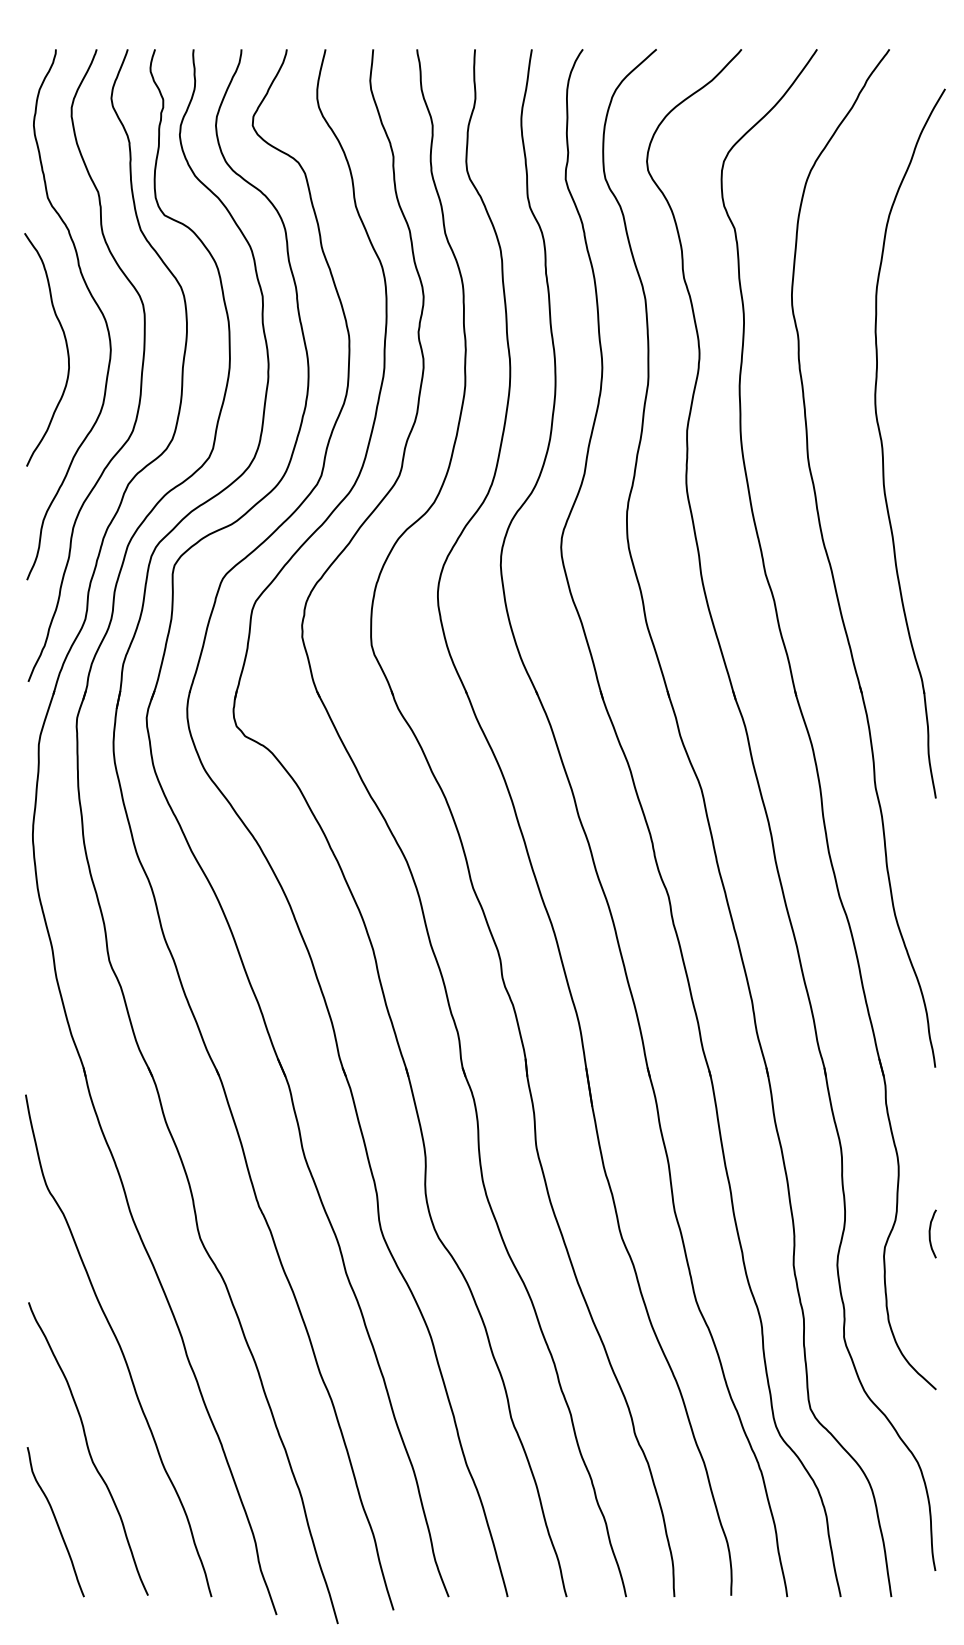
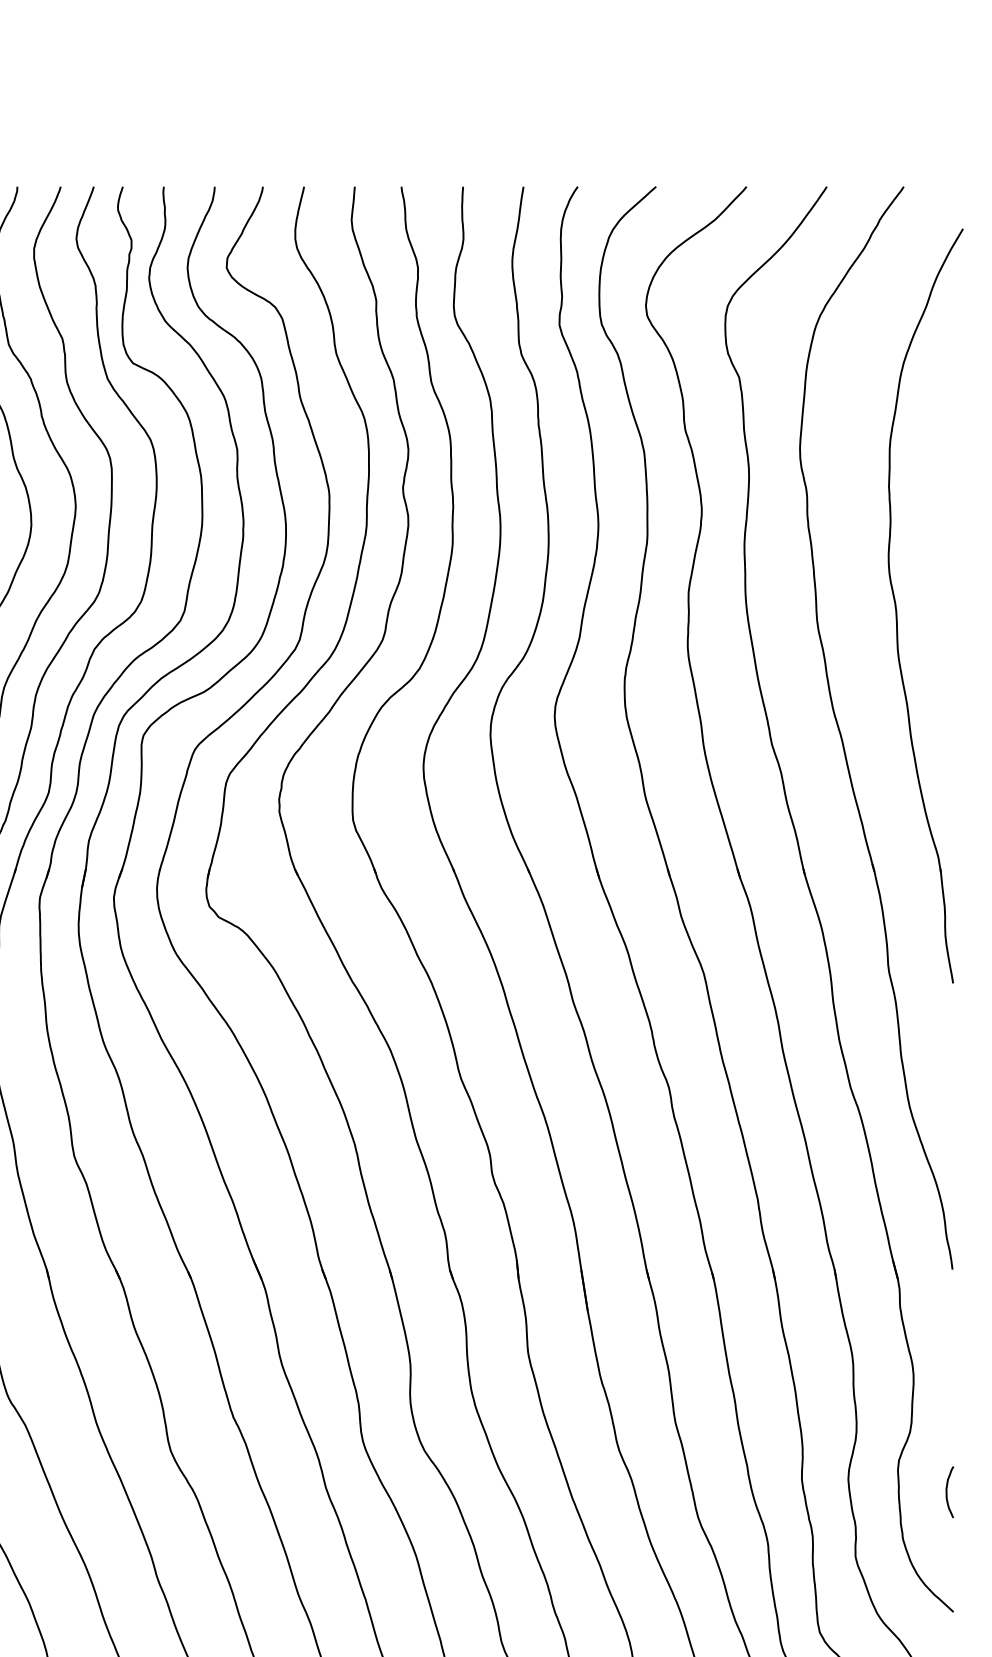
curve: (930, 1233) -> (947, 1491), moved

